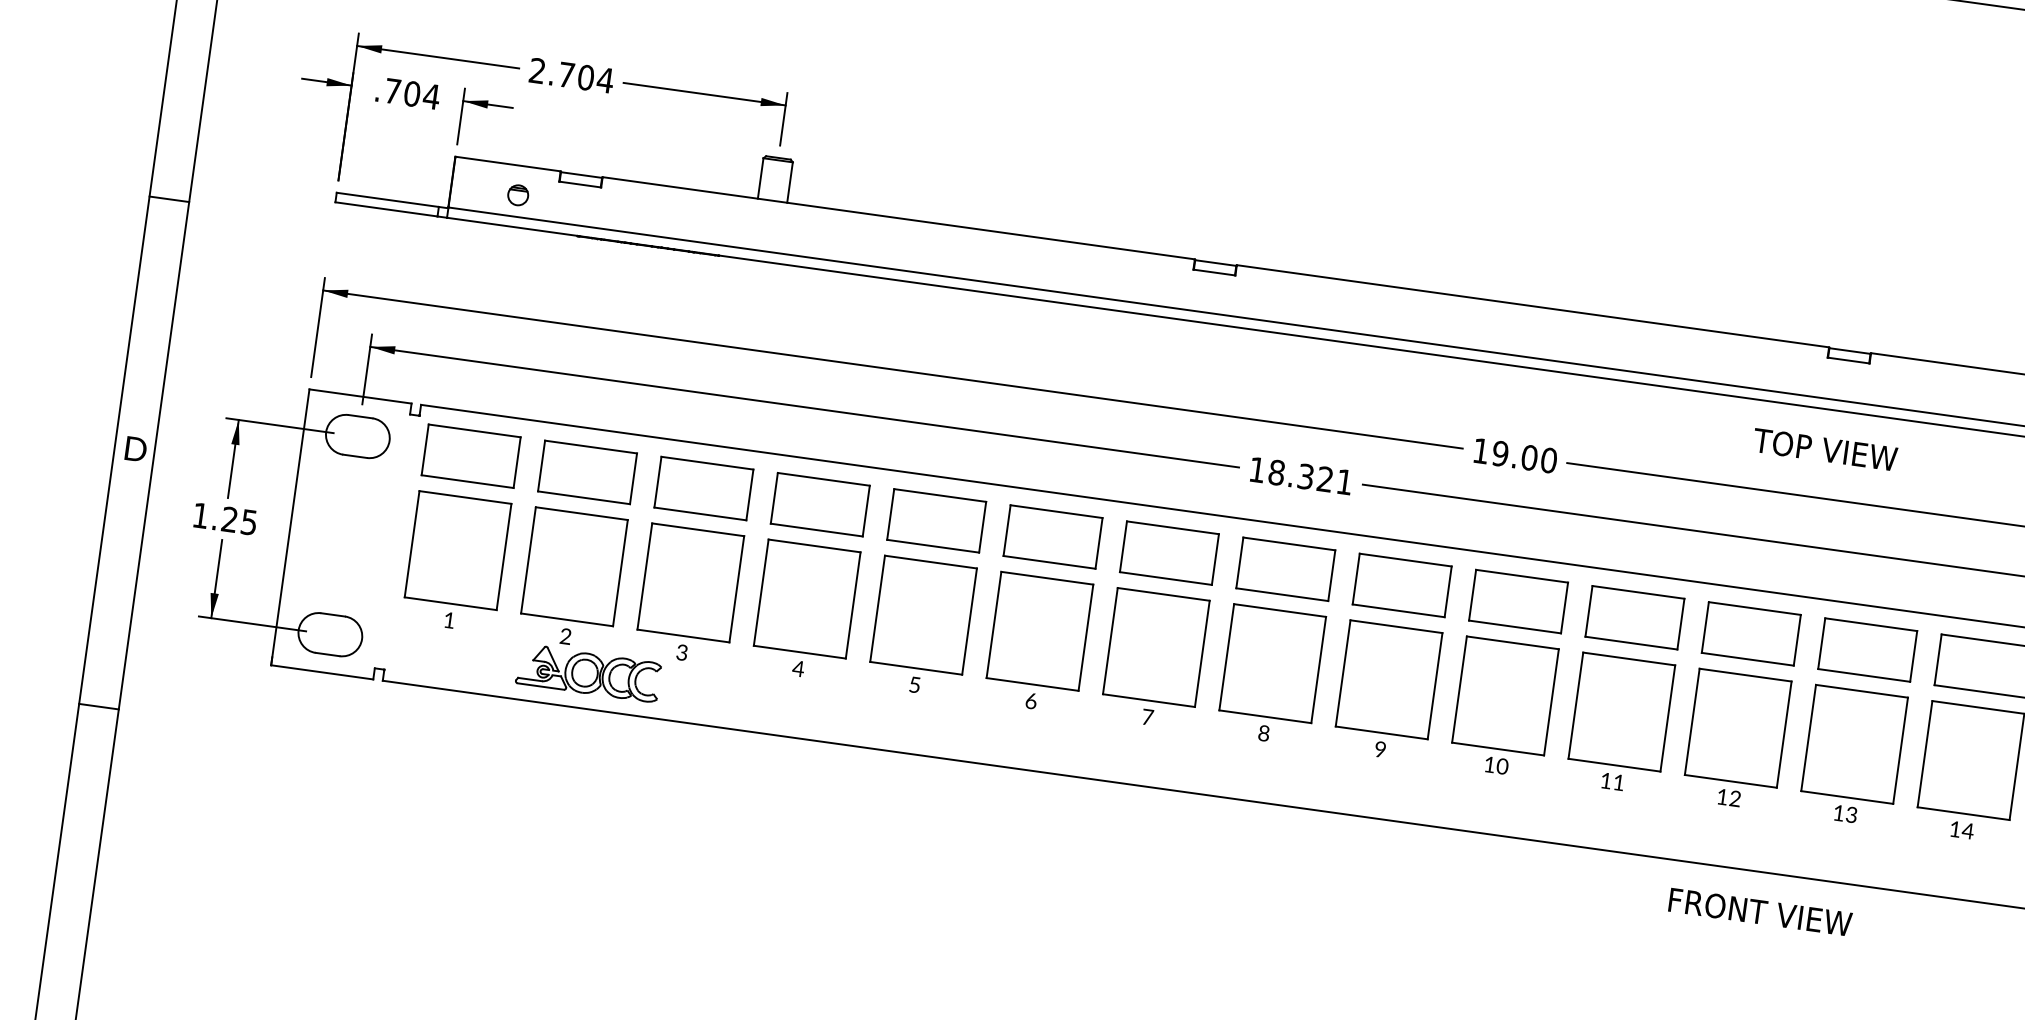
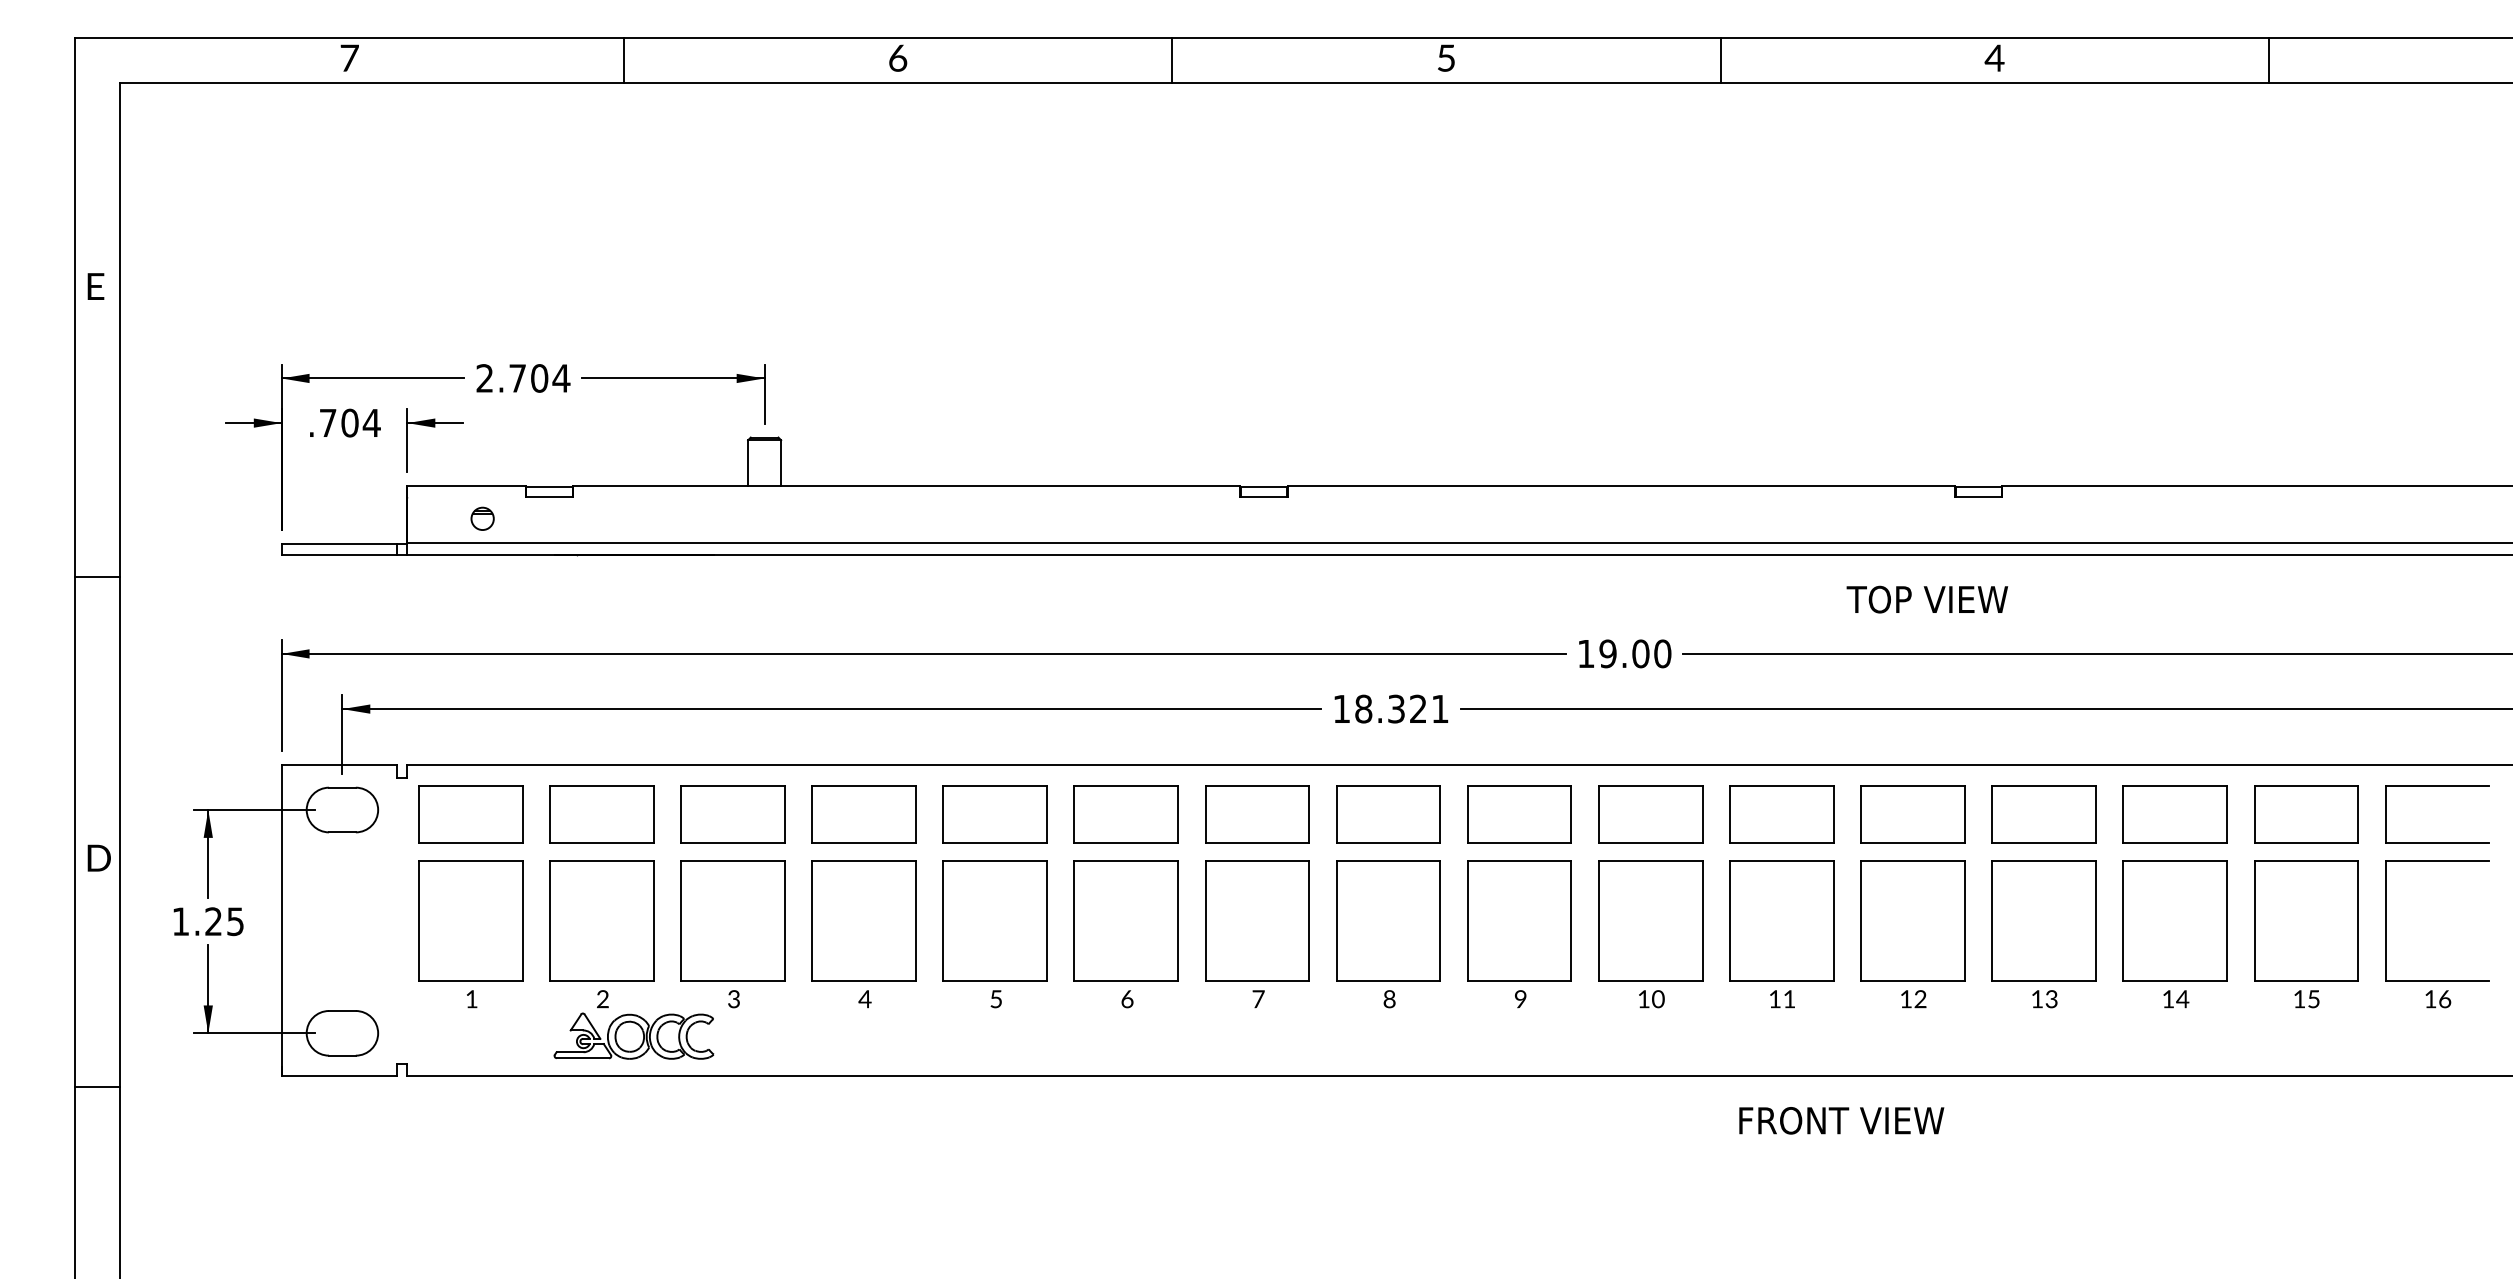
text: (1825, 449) -> (1927, 599), moved
line: (98, 706) -> (97, 1087), moved
text: (1760, 911) -> (1841, 1120), moved

